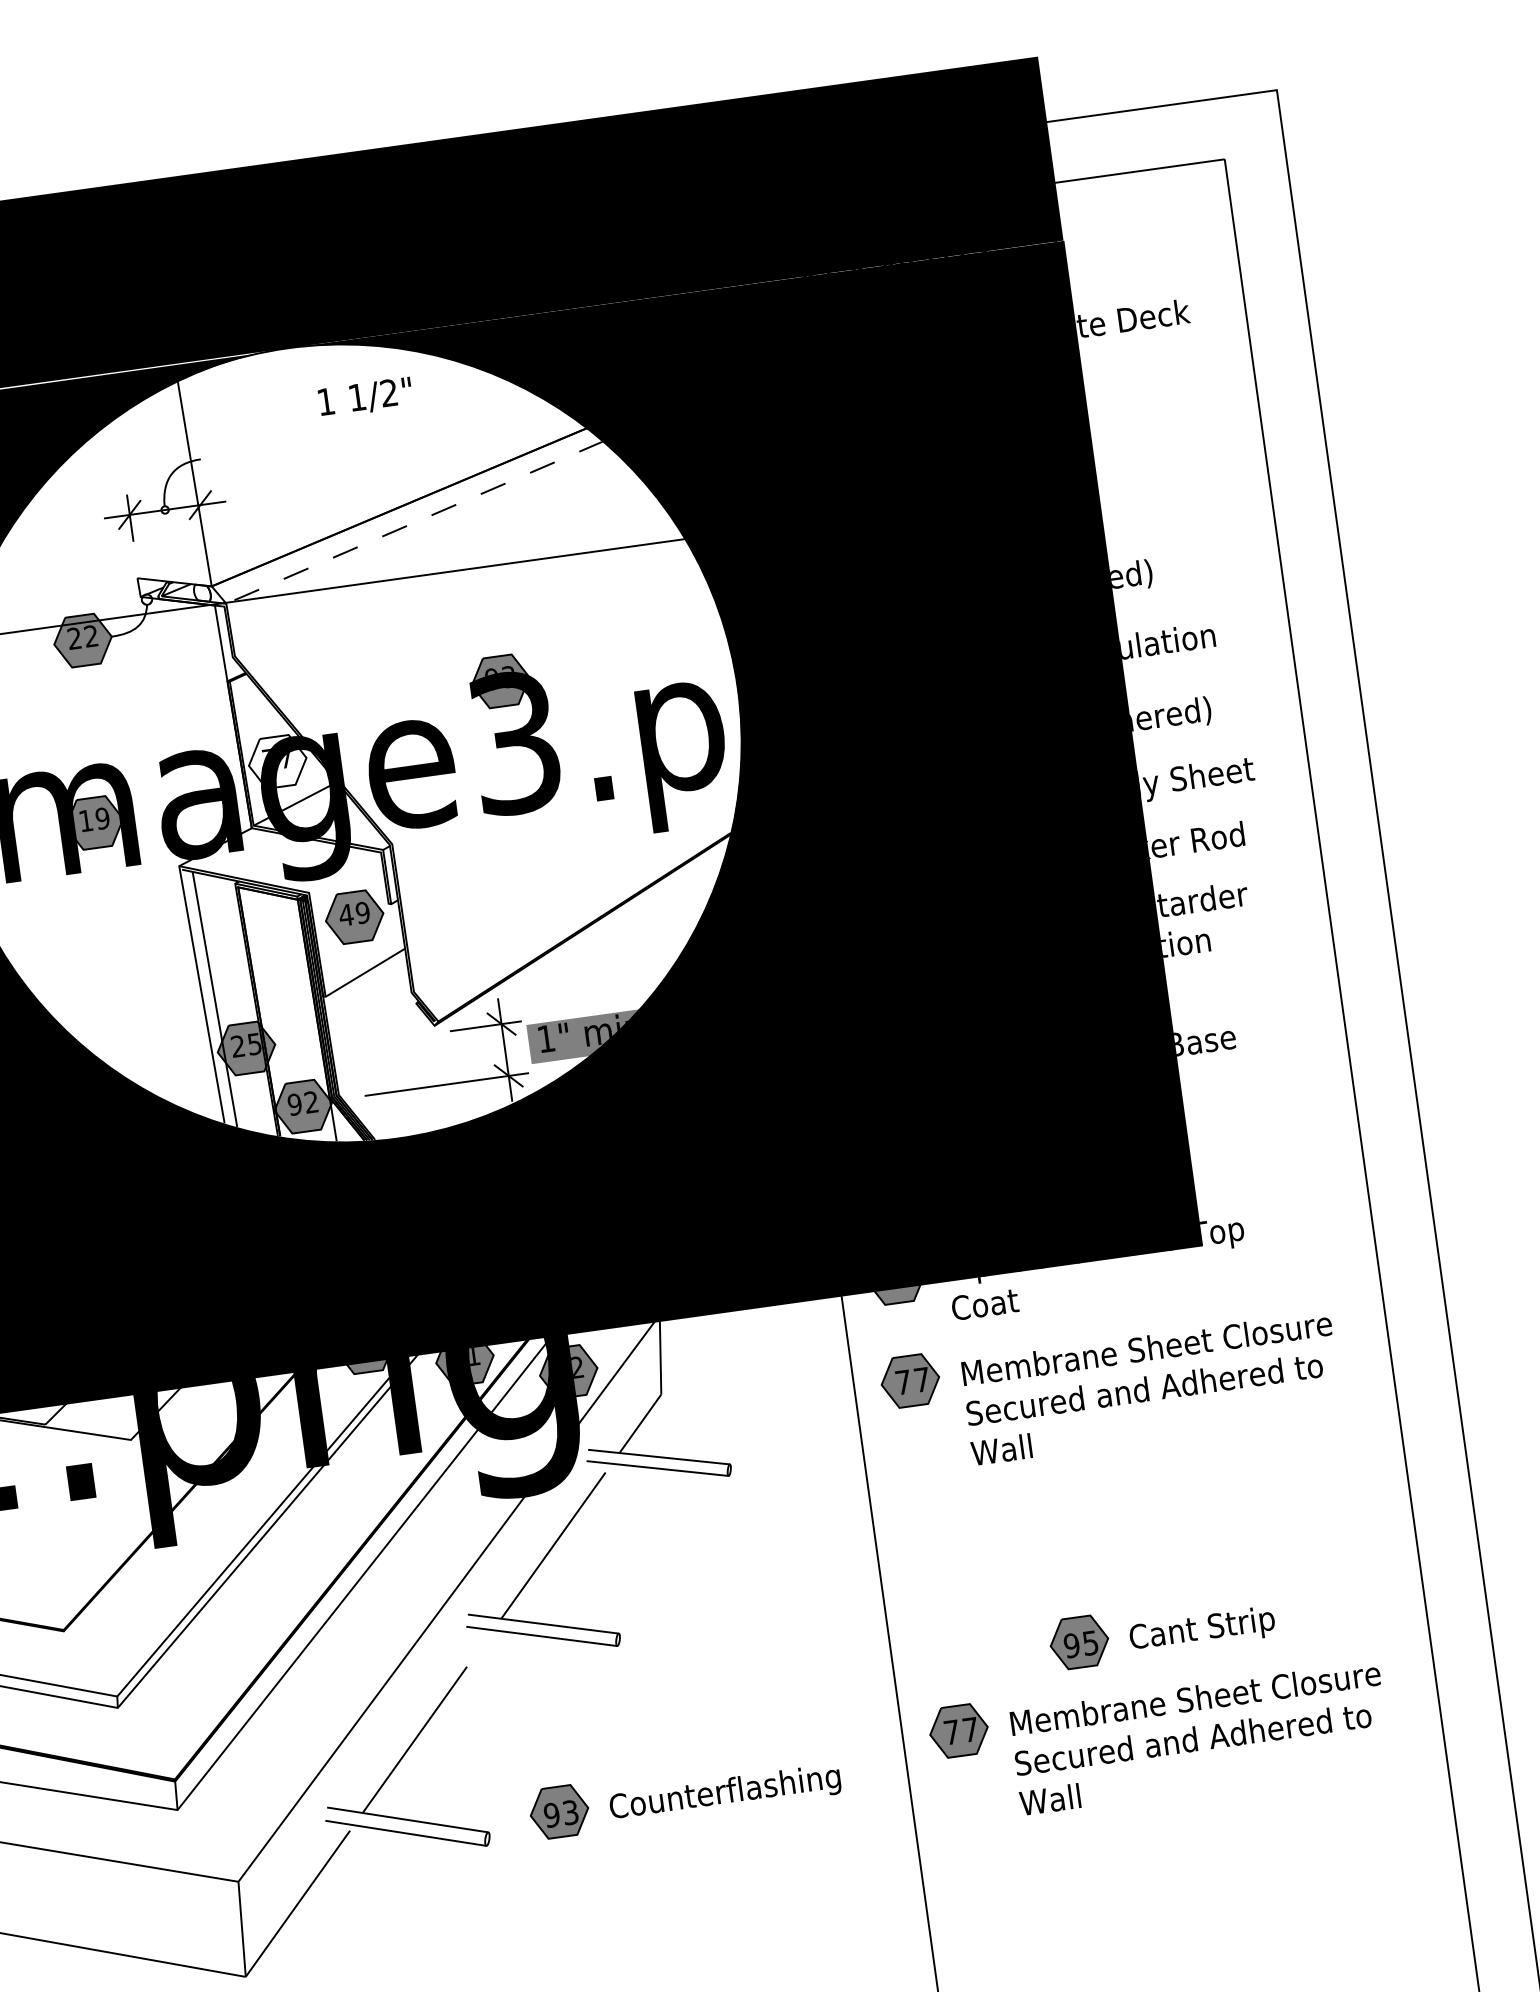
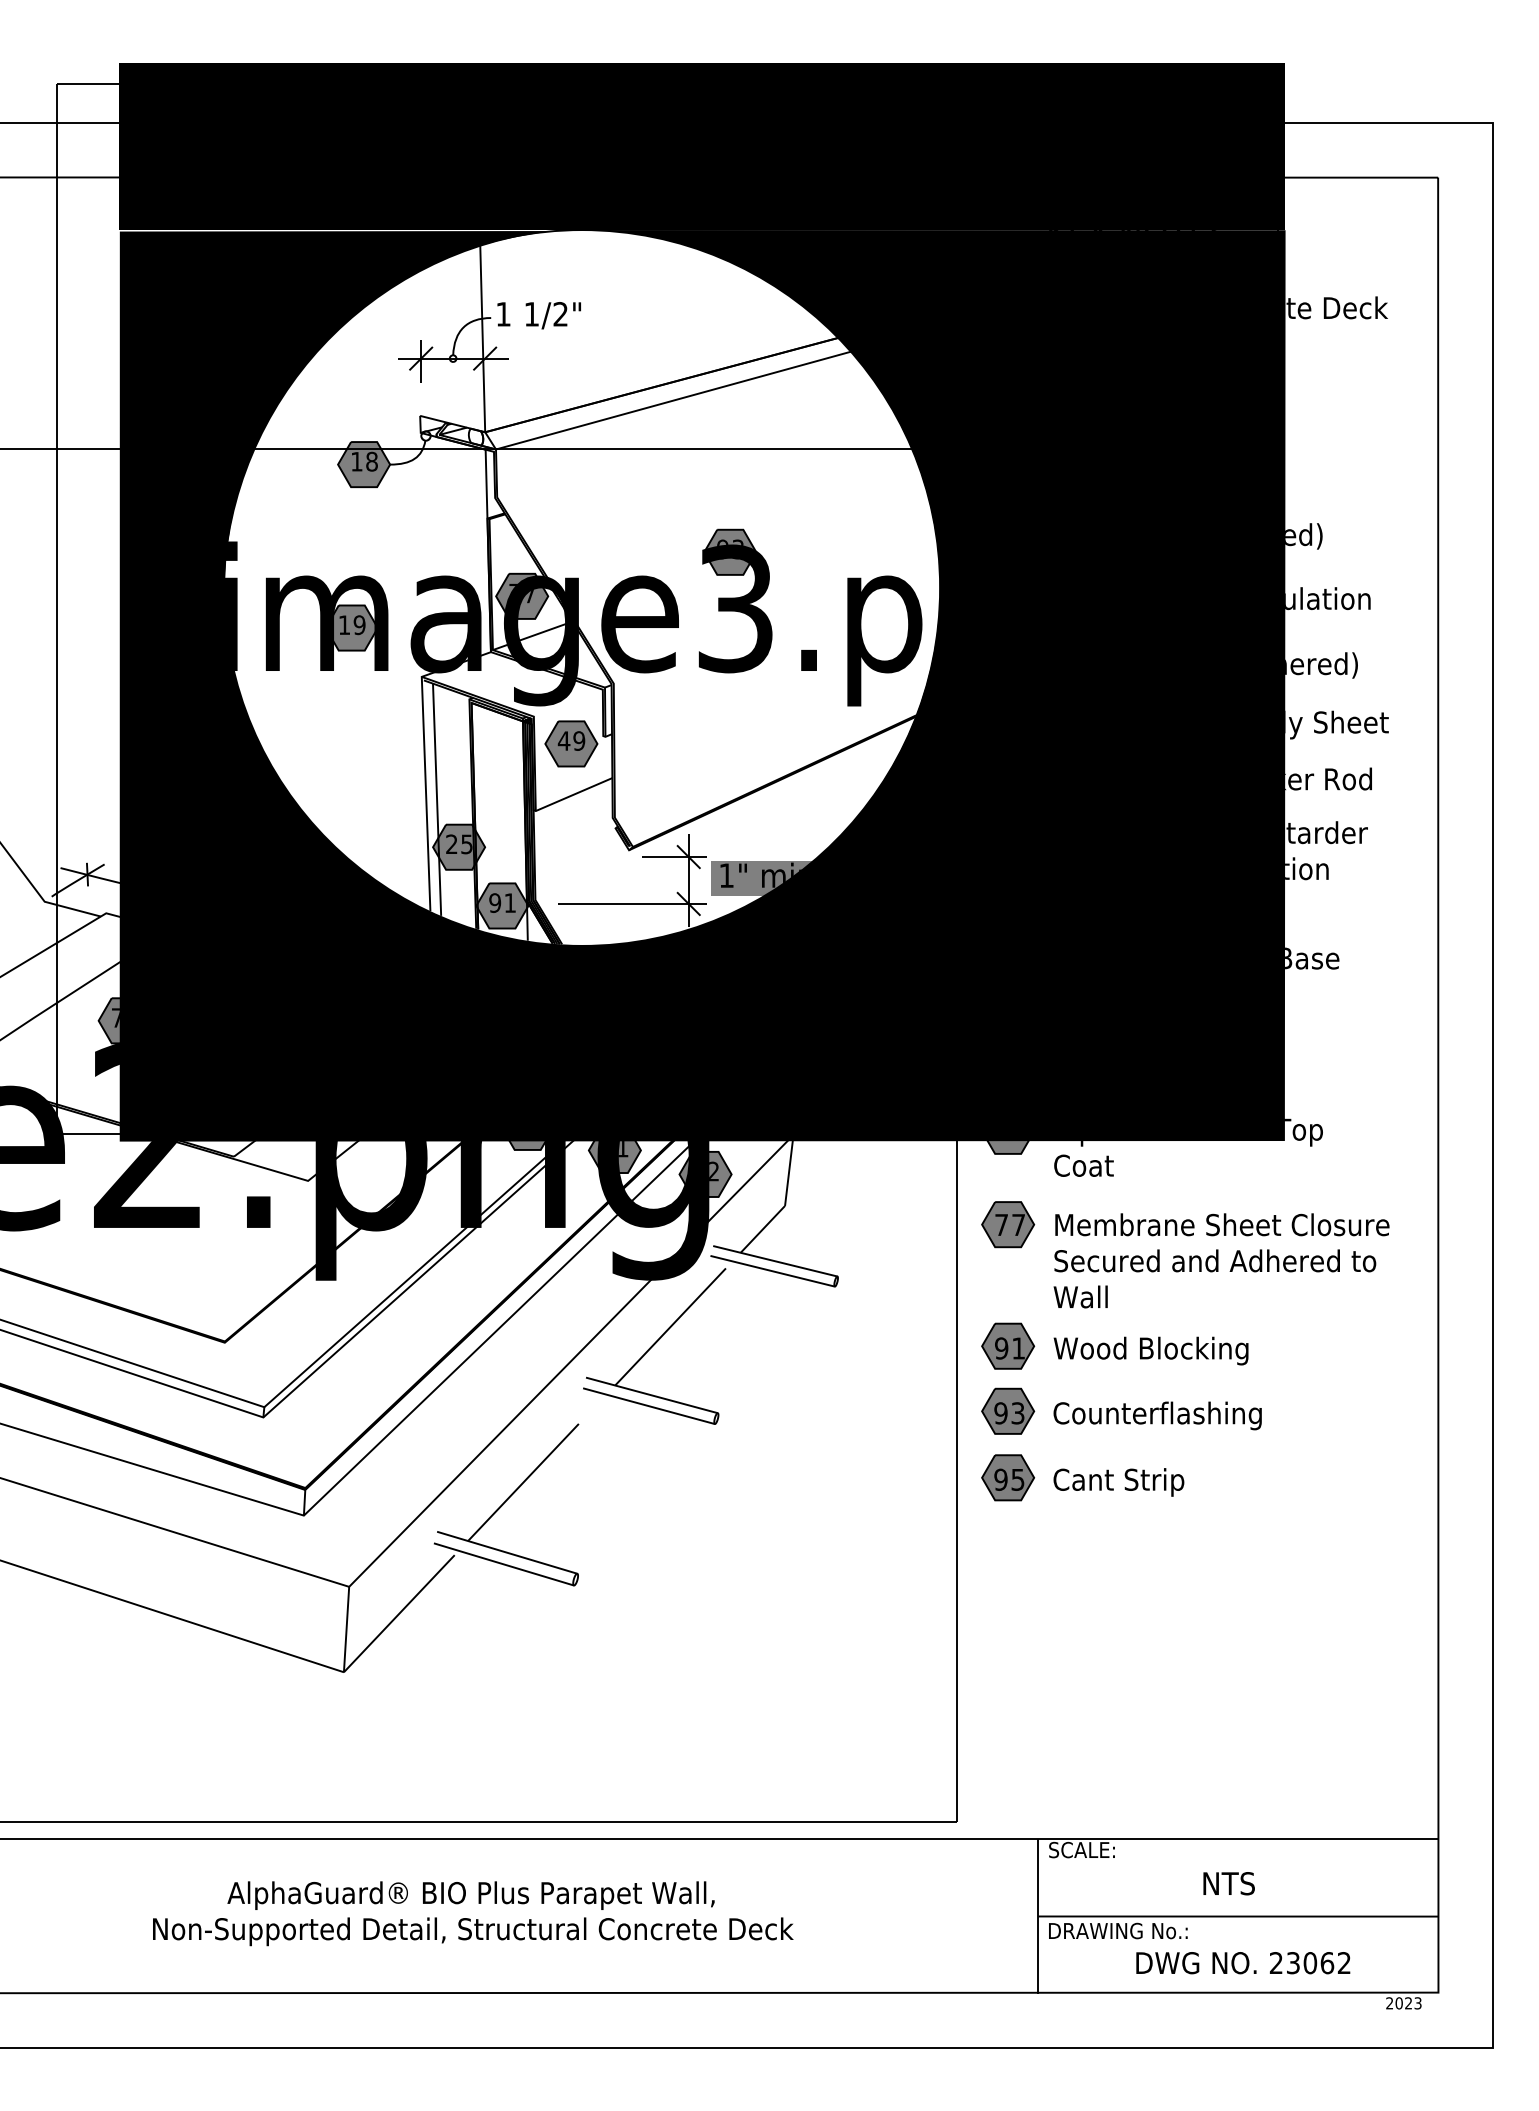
text: (364, 397) -> (538, 315), moved
line: (405, 527) -> (664, 403), dashed -> solid
text: (83, 637) -> (364, 461), 22 -> 18
fill: (277, 760) -> (522, 595), added
text: (310, 1101) -> (509, 902), 92 -> 91
part: (1046, 1498) -> (1114, 1345), added
part: (1161, 1630) -> (1082, 1477), moved
part: (1159, 1736) -> (1185, 1571), removed
part: (684, 1793) -> (1121, 1410), moved

